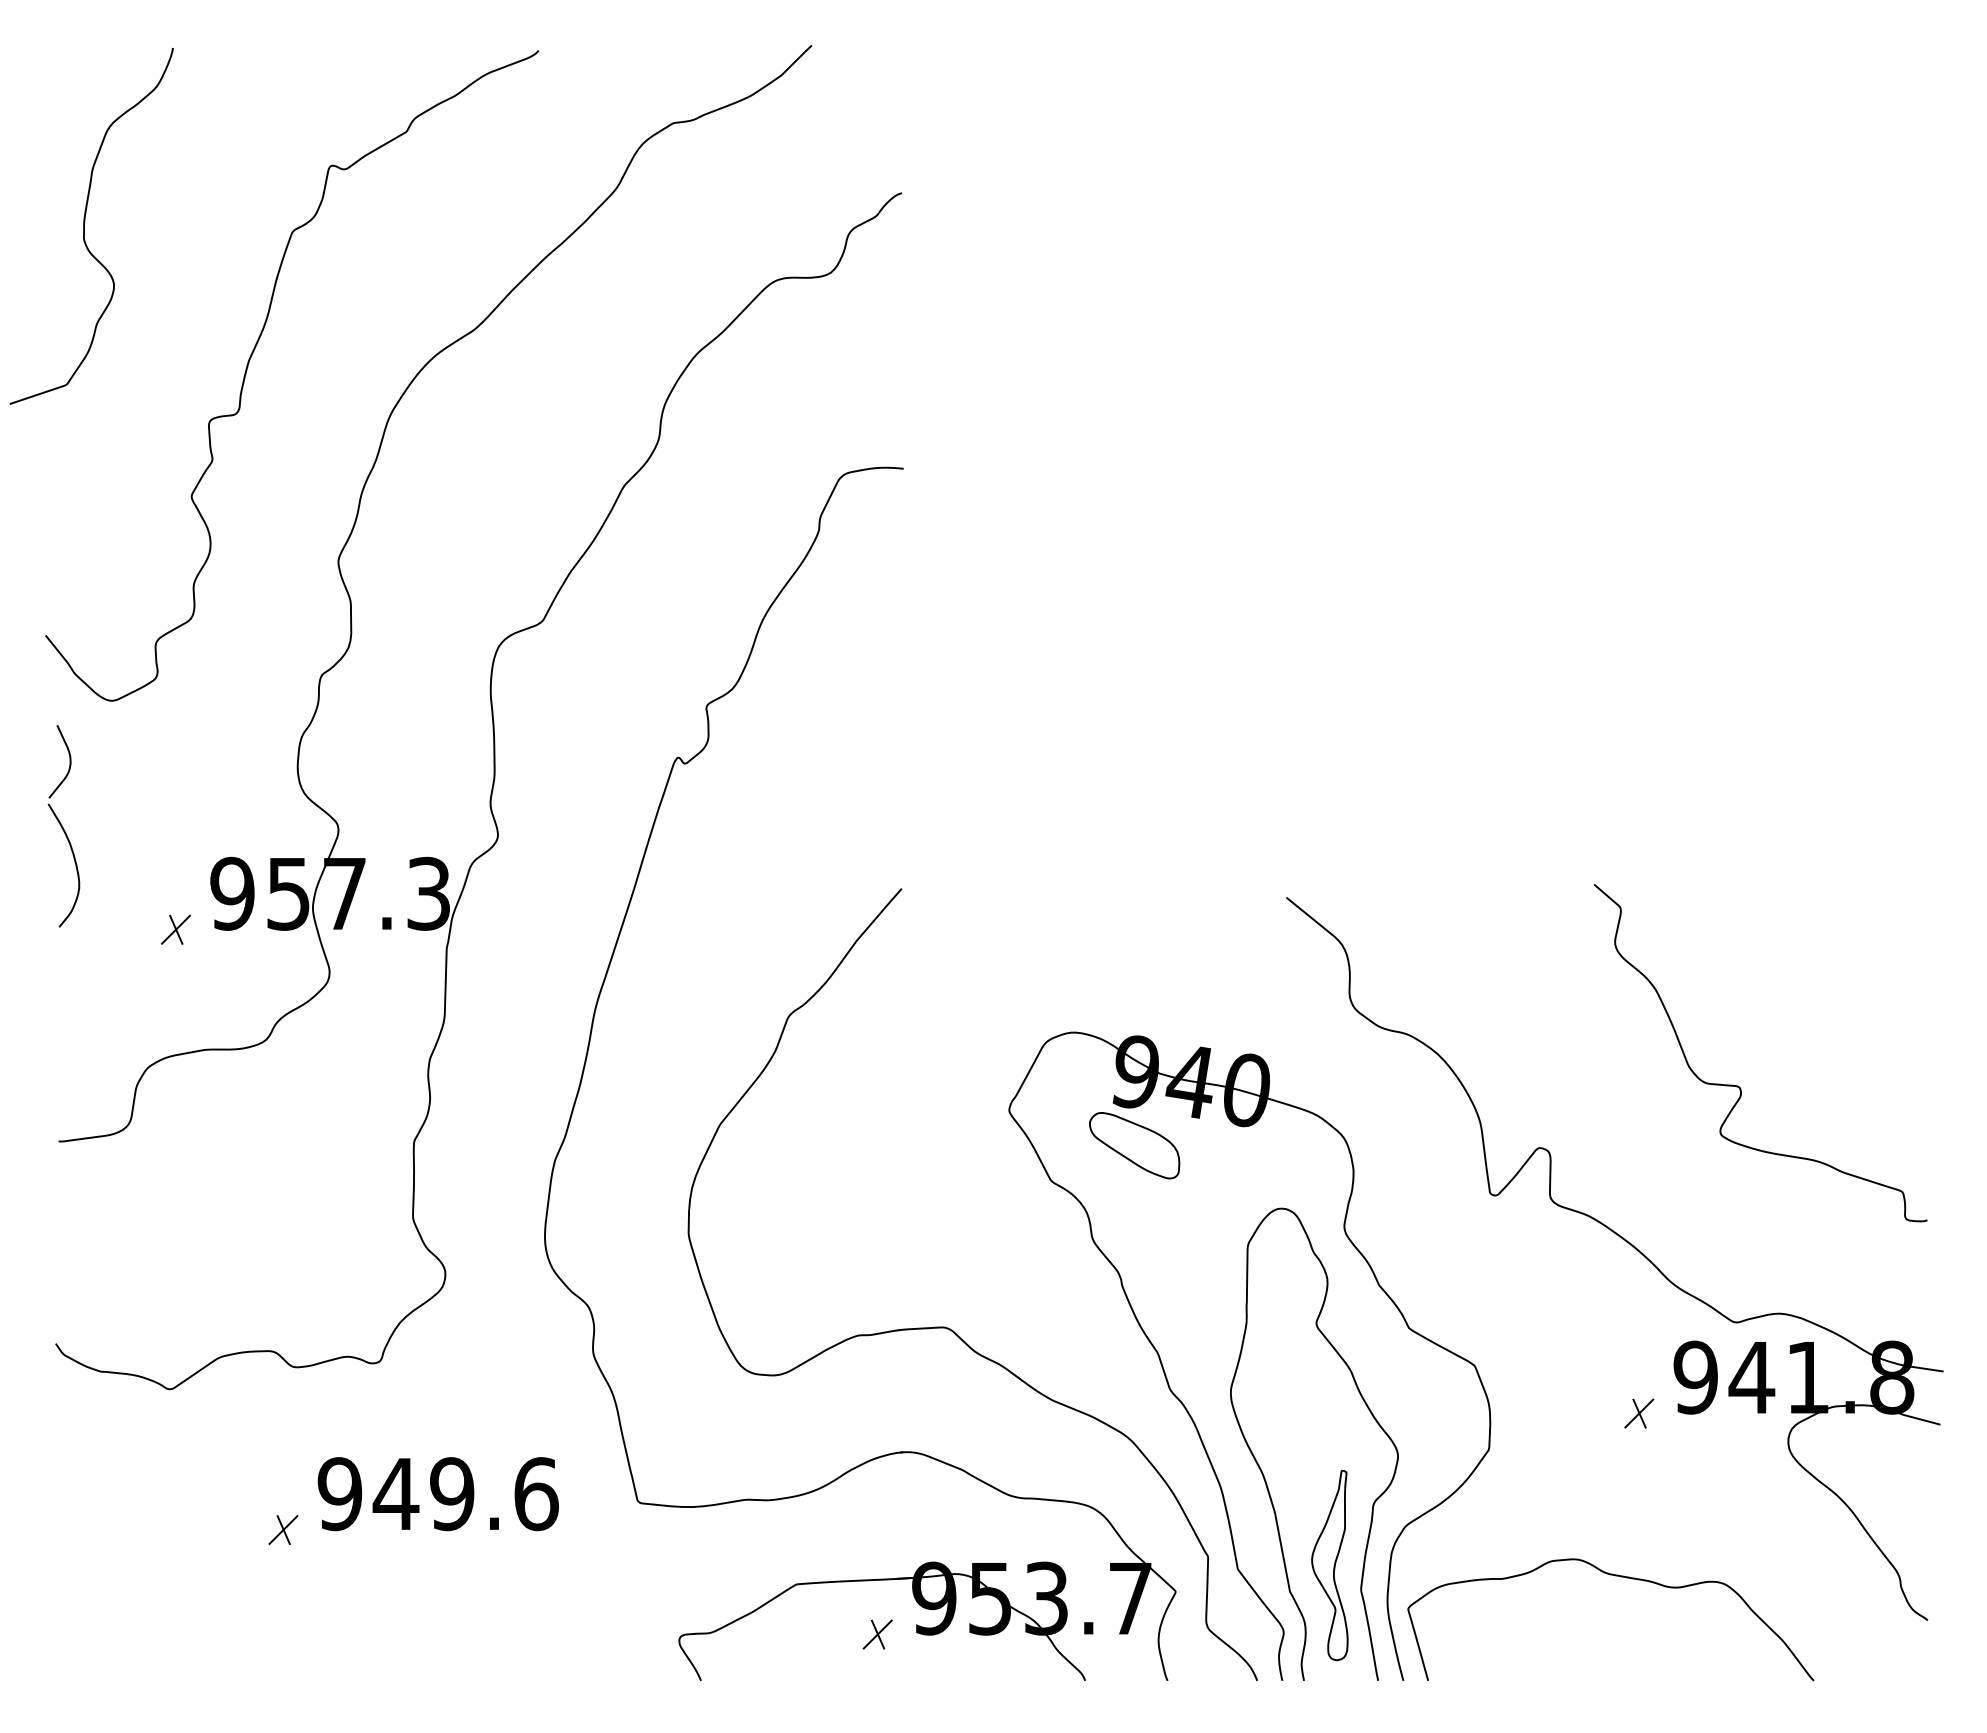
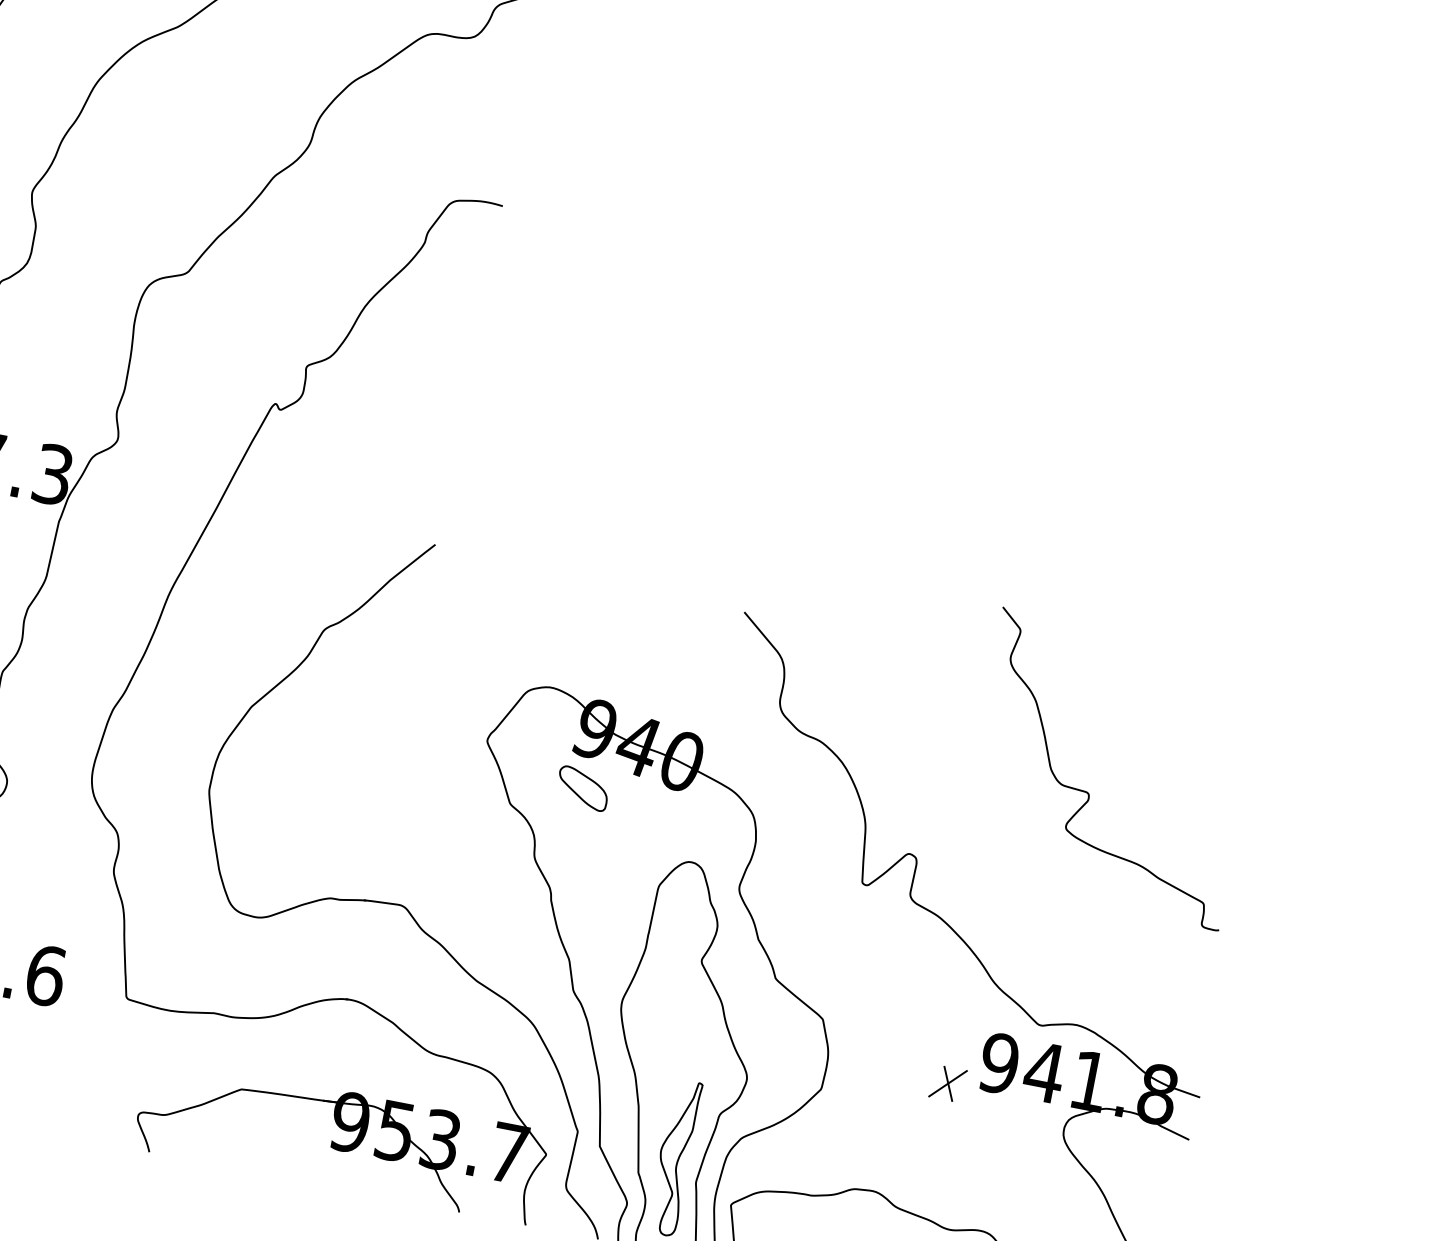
curve: (1739, 1086) -> (1088, 792), moved
part: (1134, 1145) -> (582, 788), size x0.7
part: (1639, 1413) -> (948, 1083), size x1.4
part: (877, 1634) -> (298, 1142), removed

